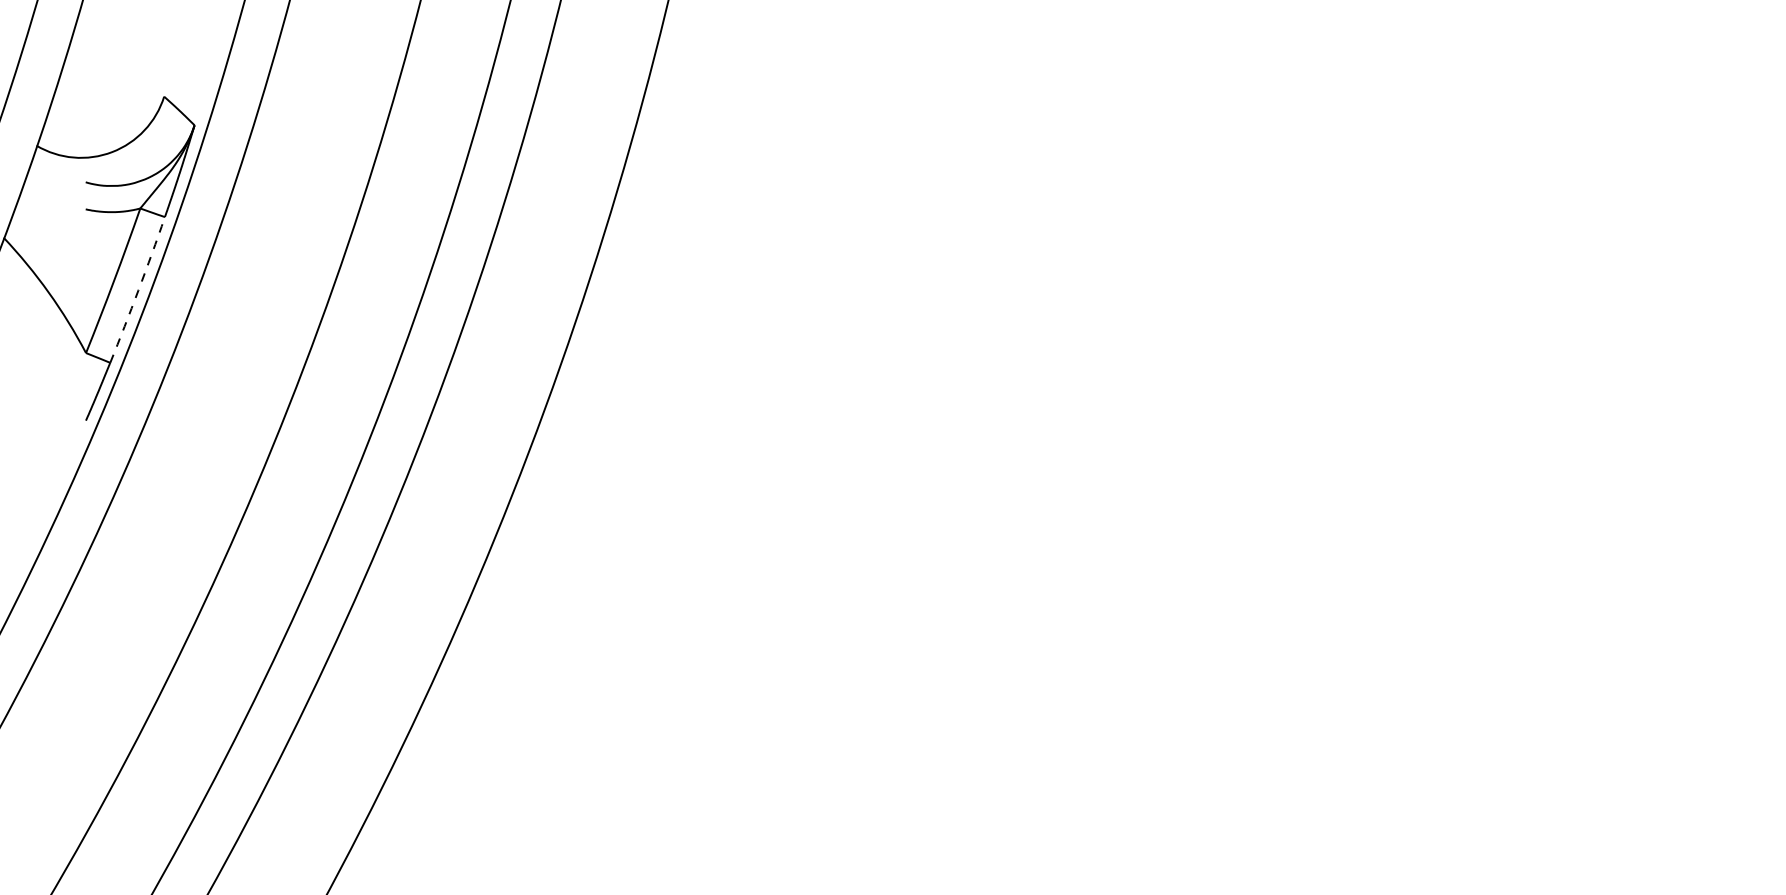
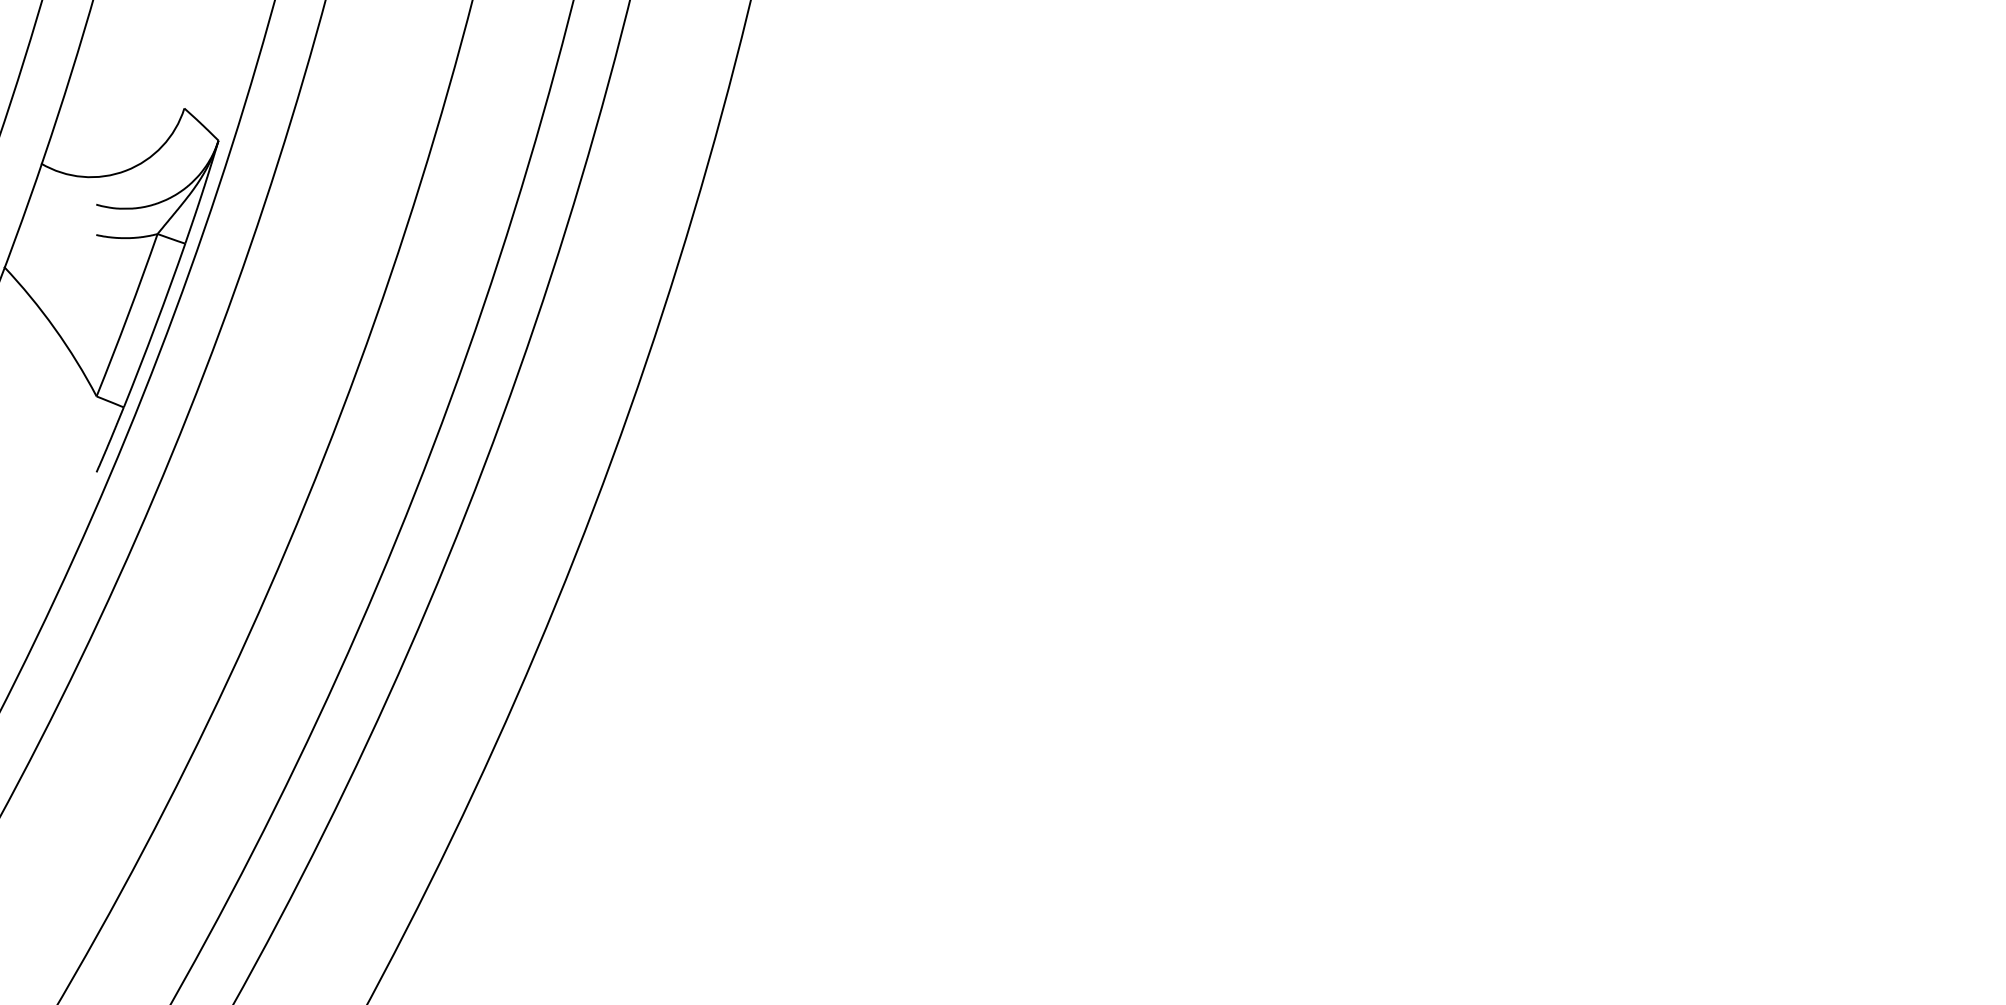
arc: (138, 289) -> (155, 325), dashed -> solid

